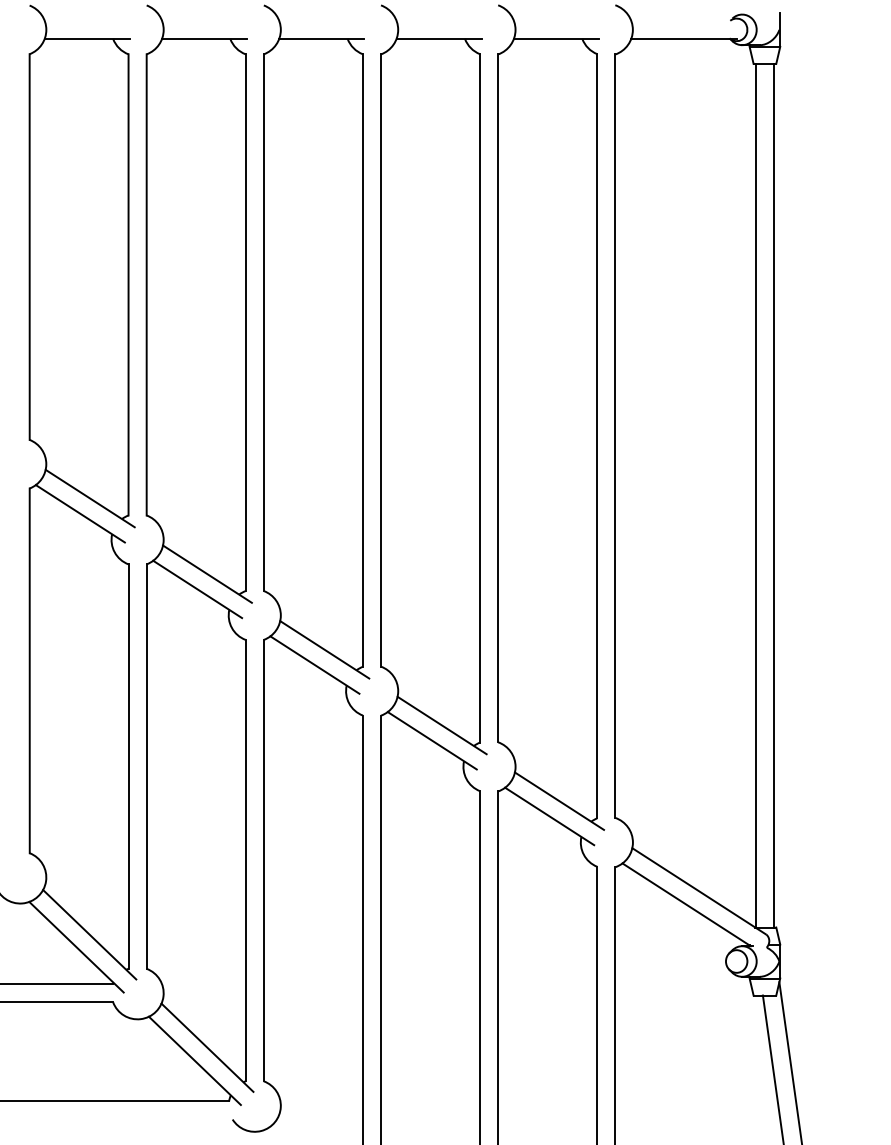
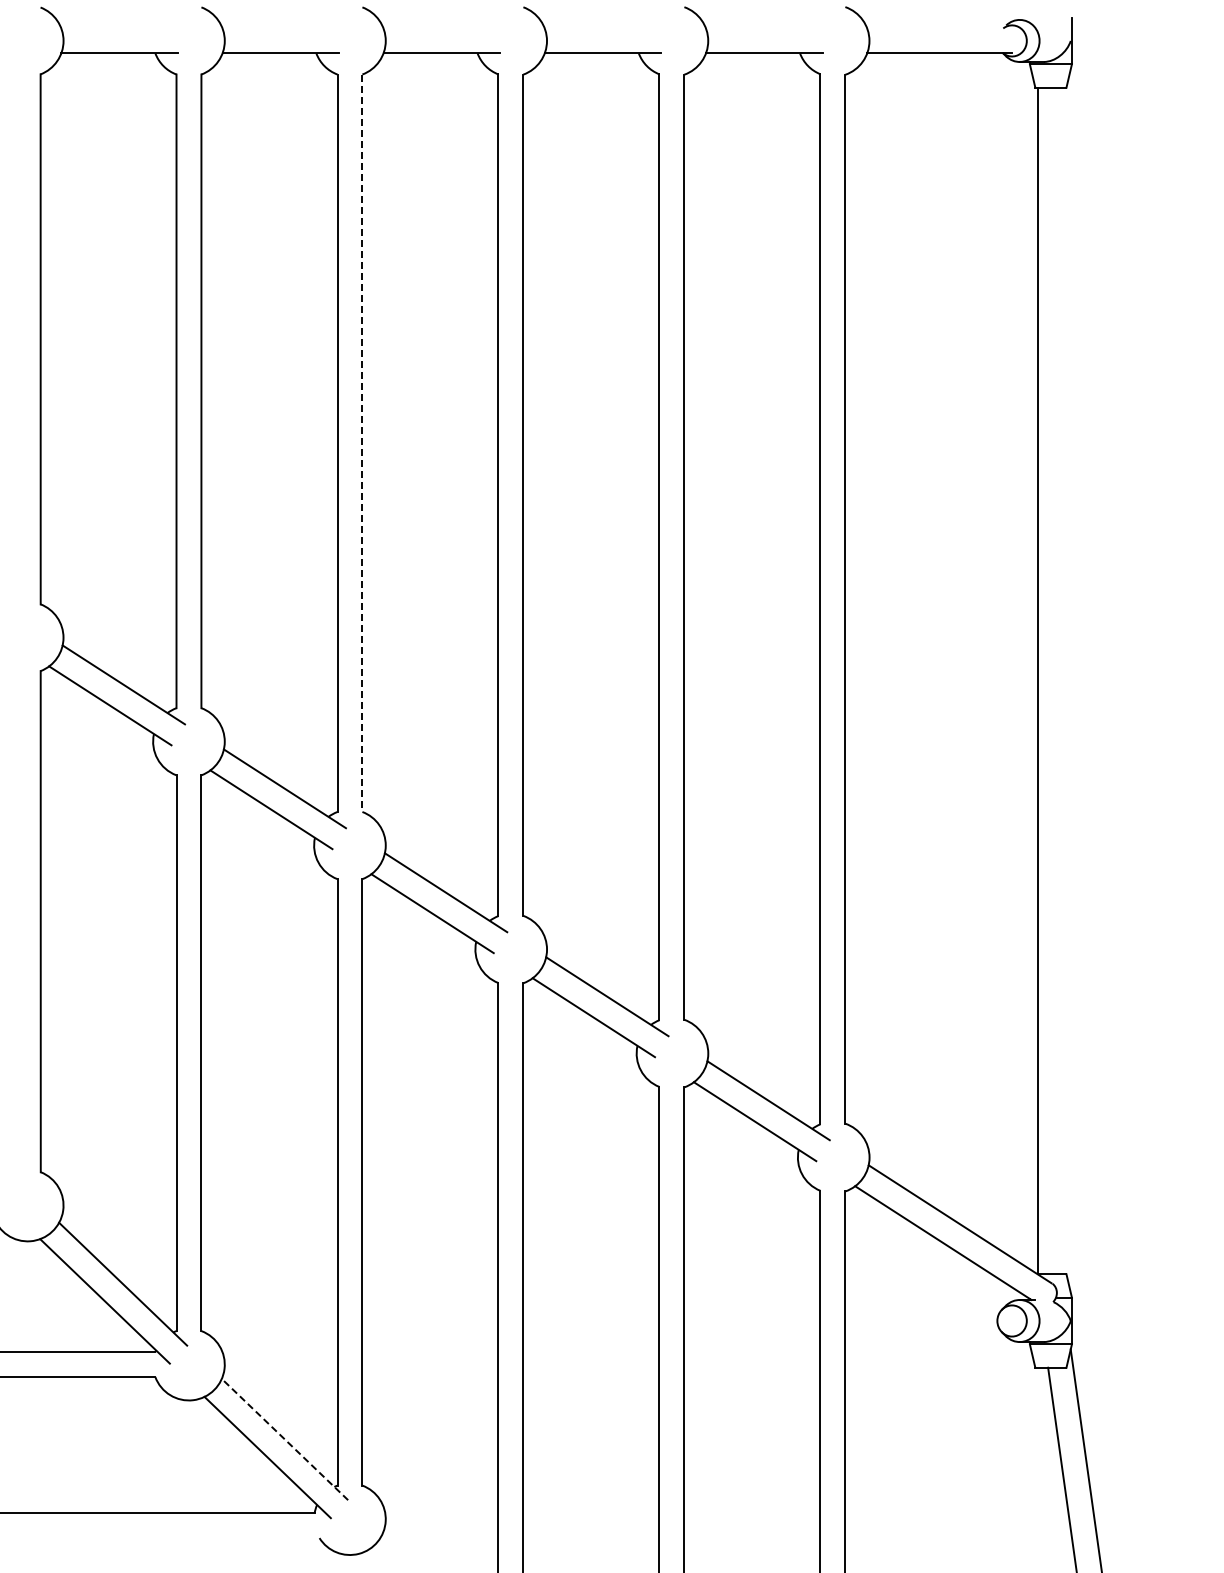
line: (263, 322) -> (362, 443), solid -> dashed
line: (774, 495) -> (1063, 680), removed
line: (207, 1047) -> (284, 1439), solid -> dashed

